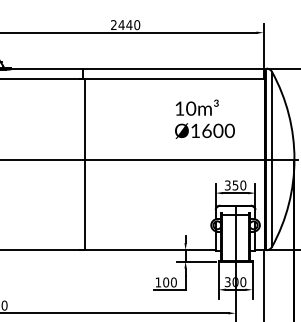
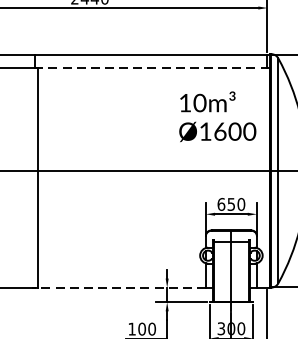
line: (172, 79) -> (150, 68), solid -> dashed
text: (204, 118) -> (217, 115), moved
text: (227, 185) -> (221, 204), 350 -> 650
line: (148, 250) -> (119, 288), solid -> dashed

